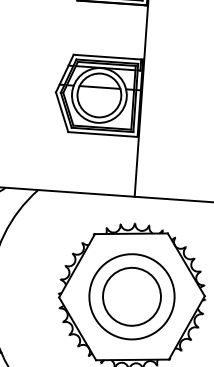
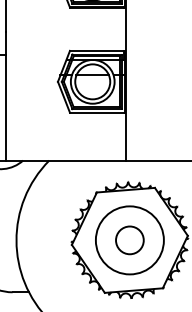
circle: (131, 296) -> (129, 240), size x0.6

